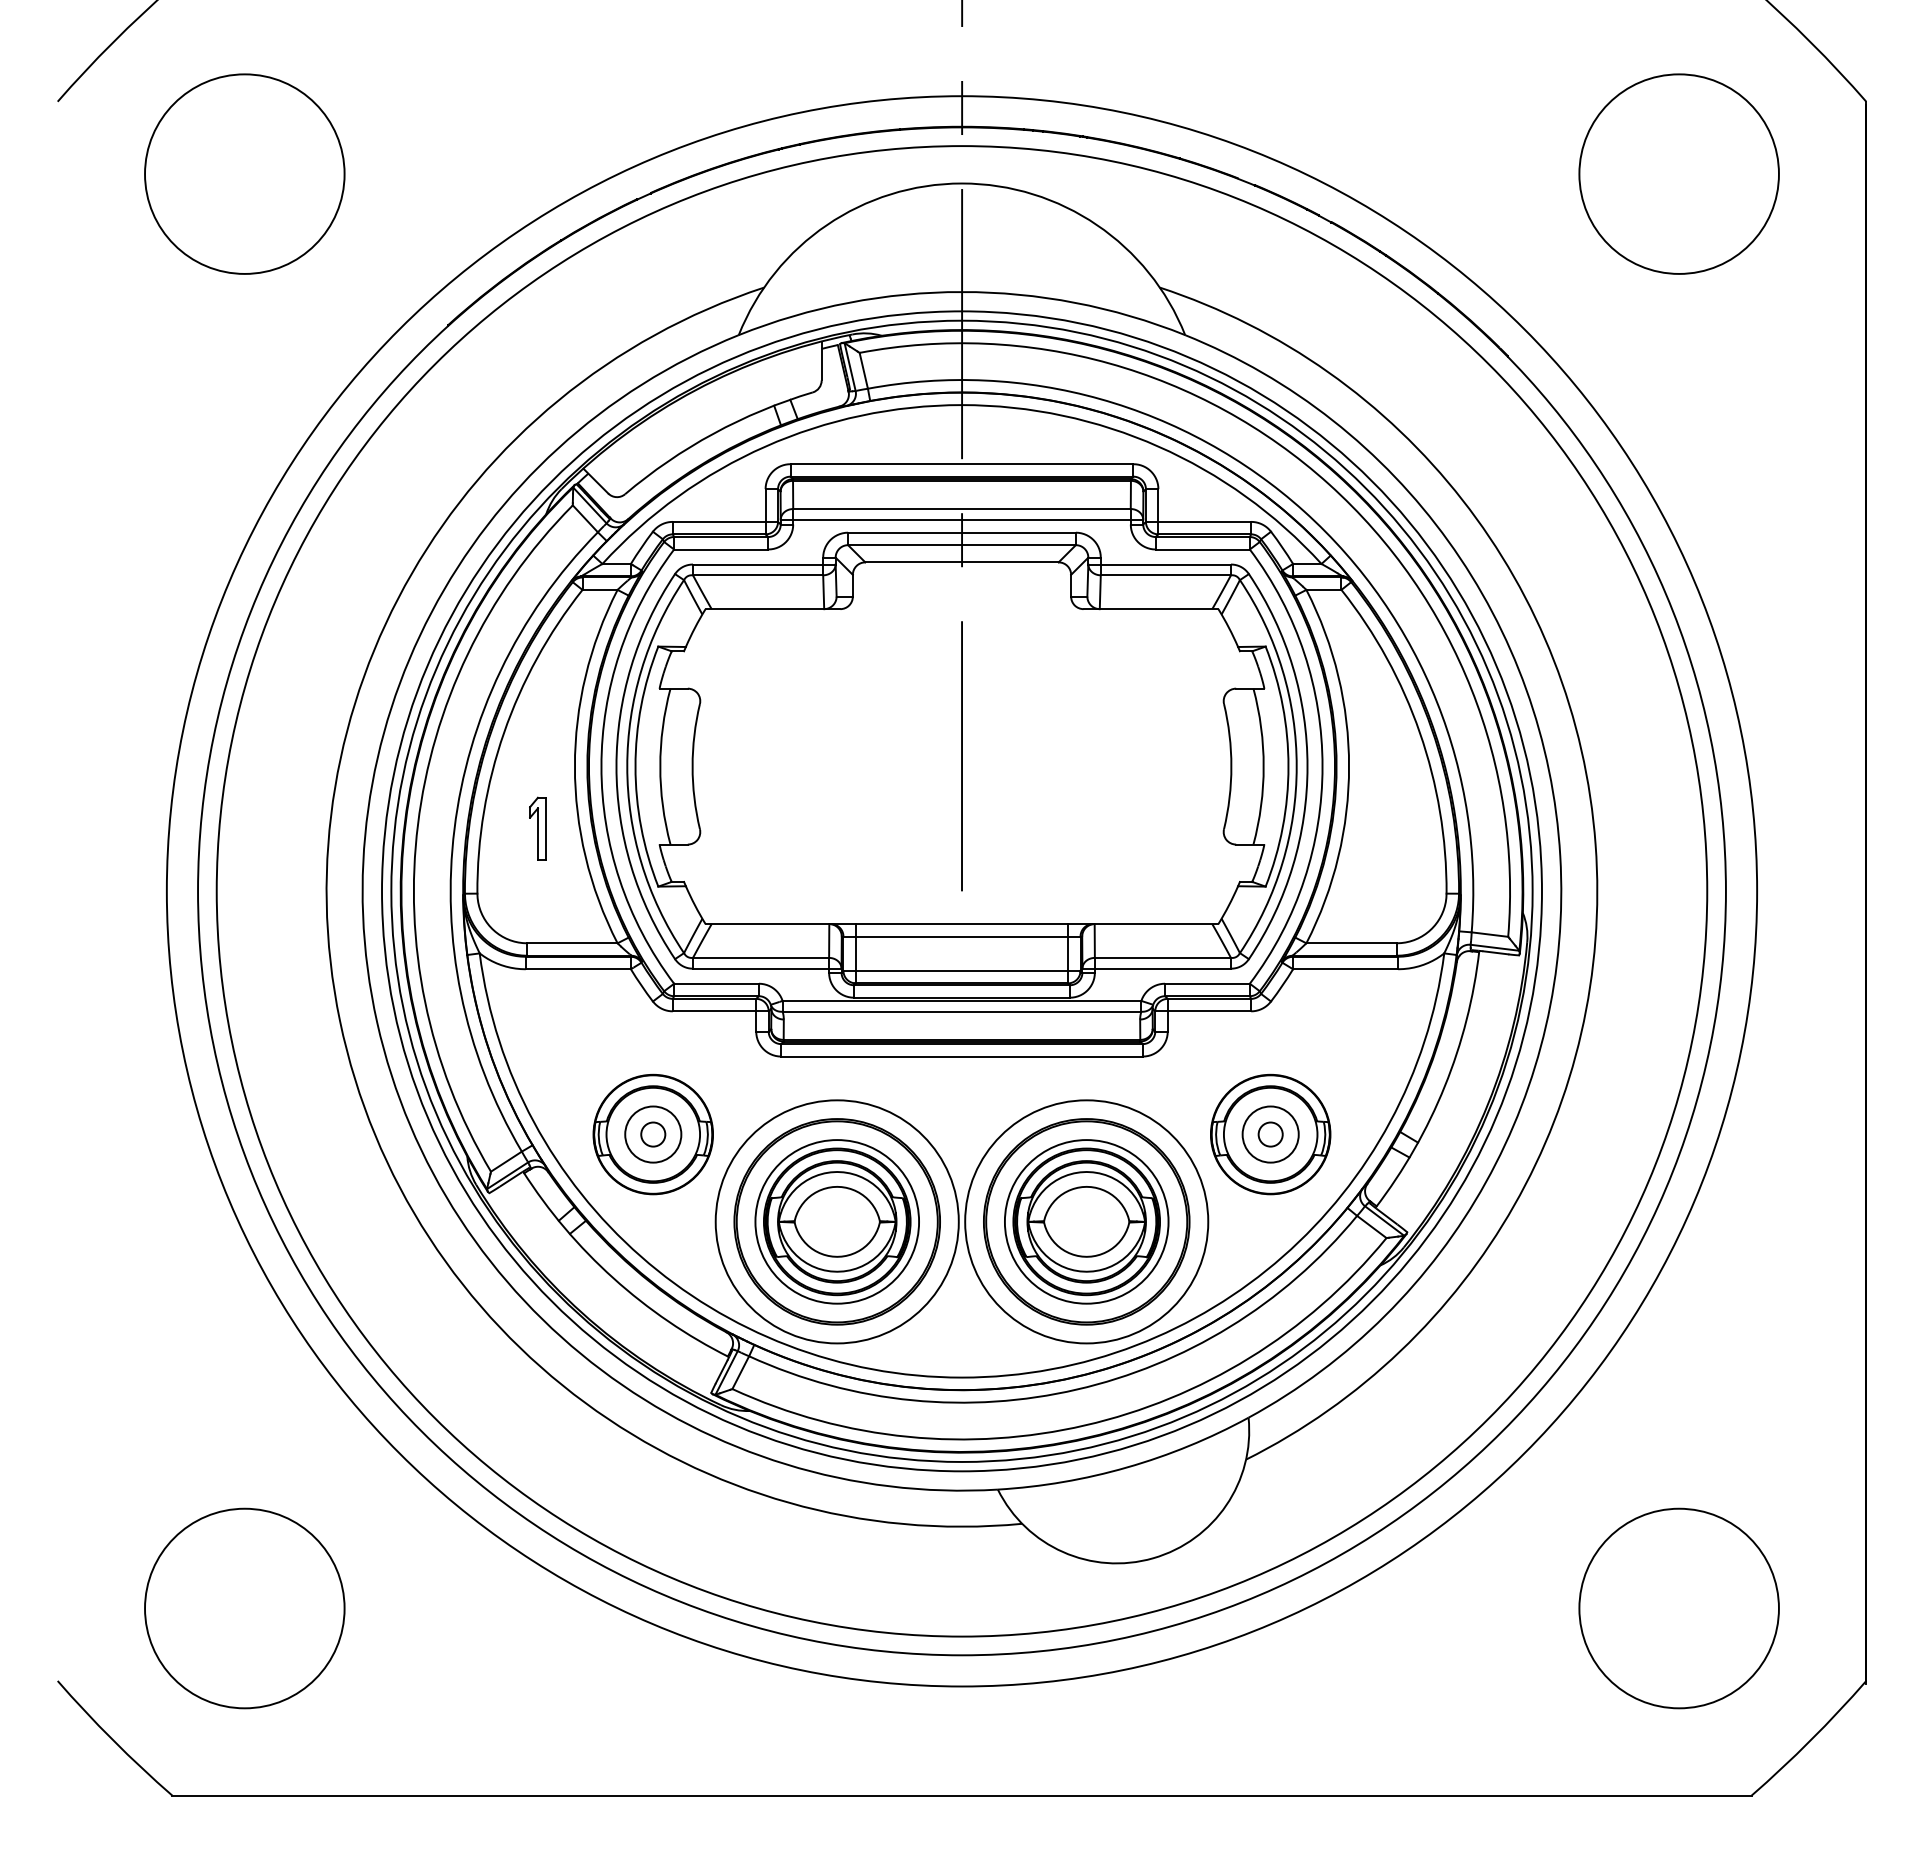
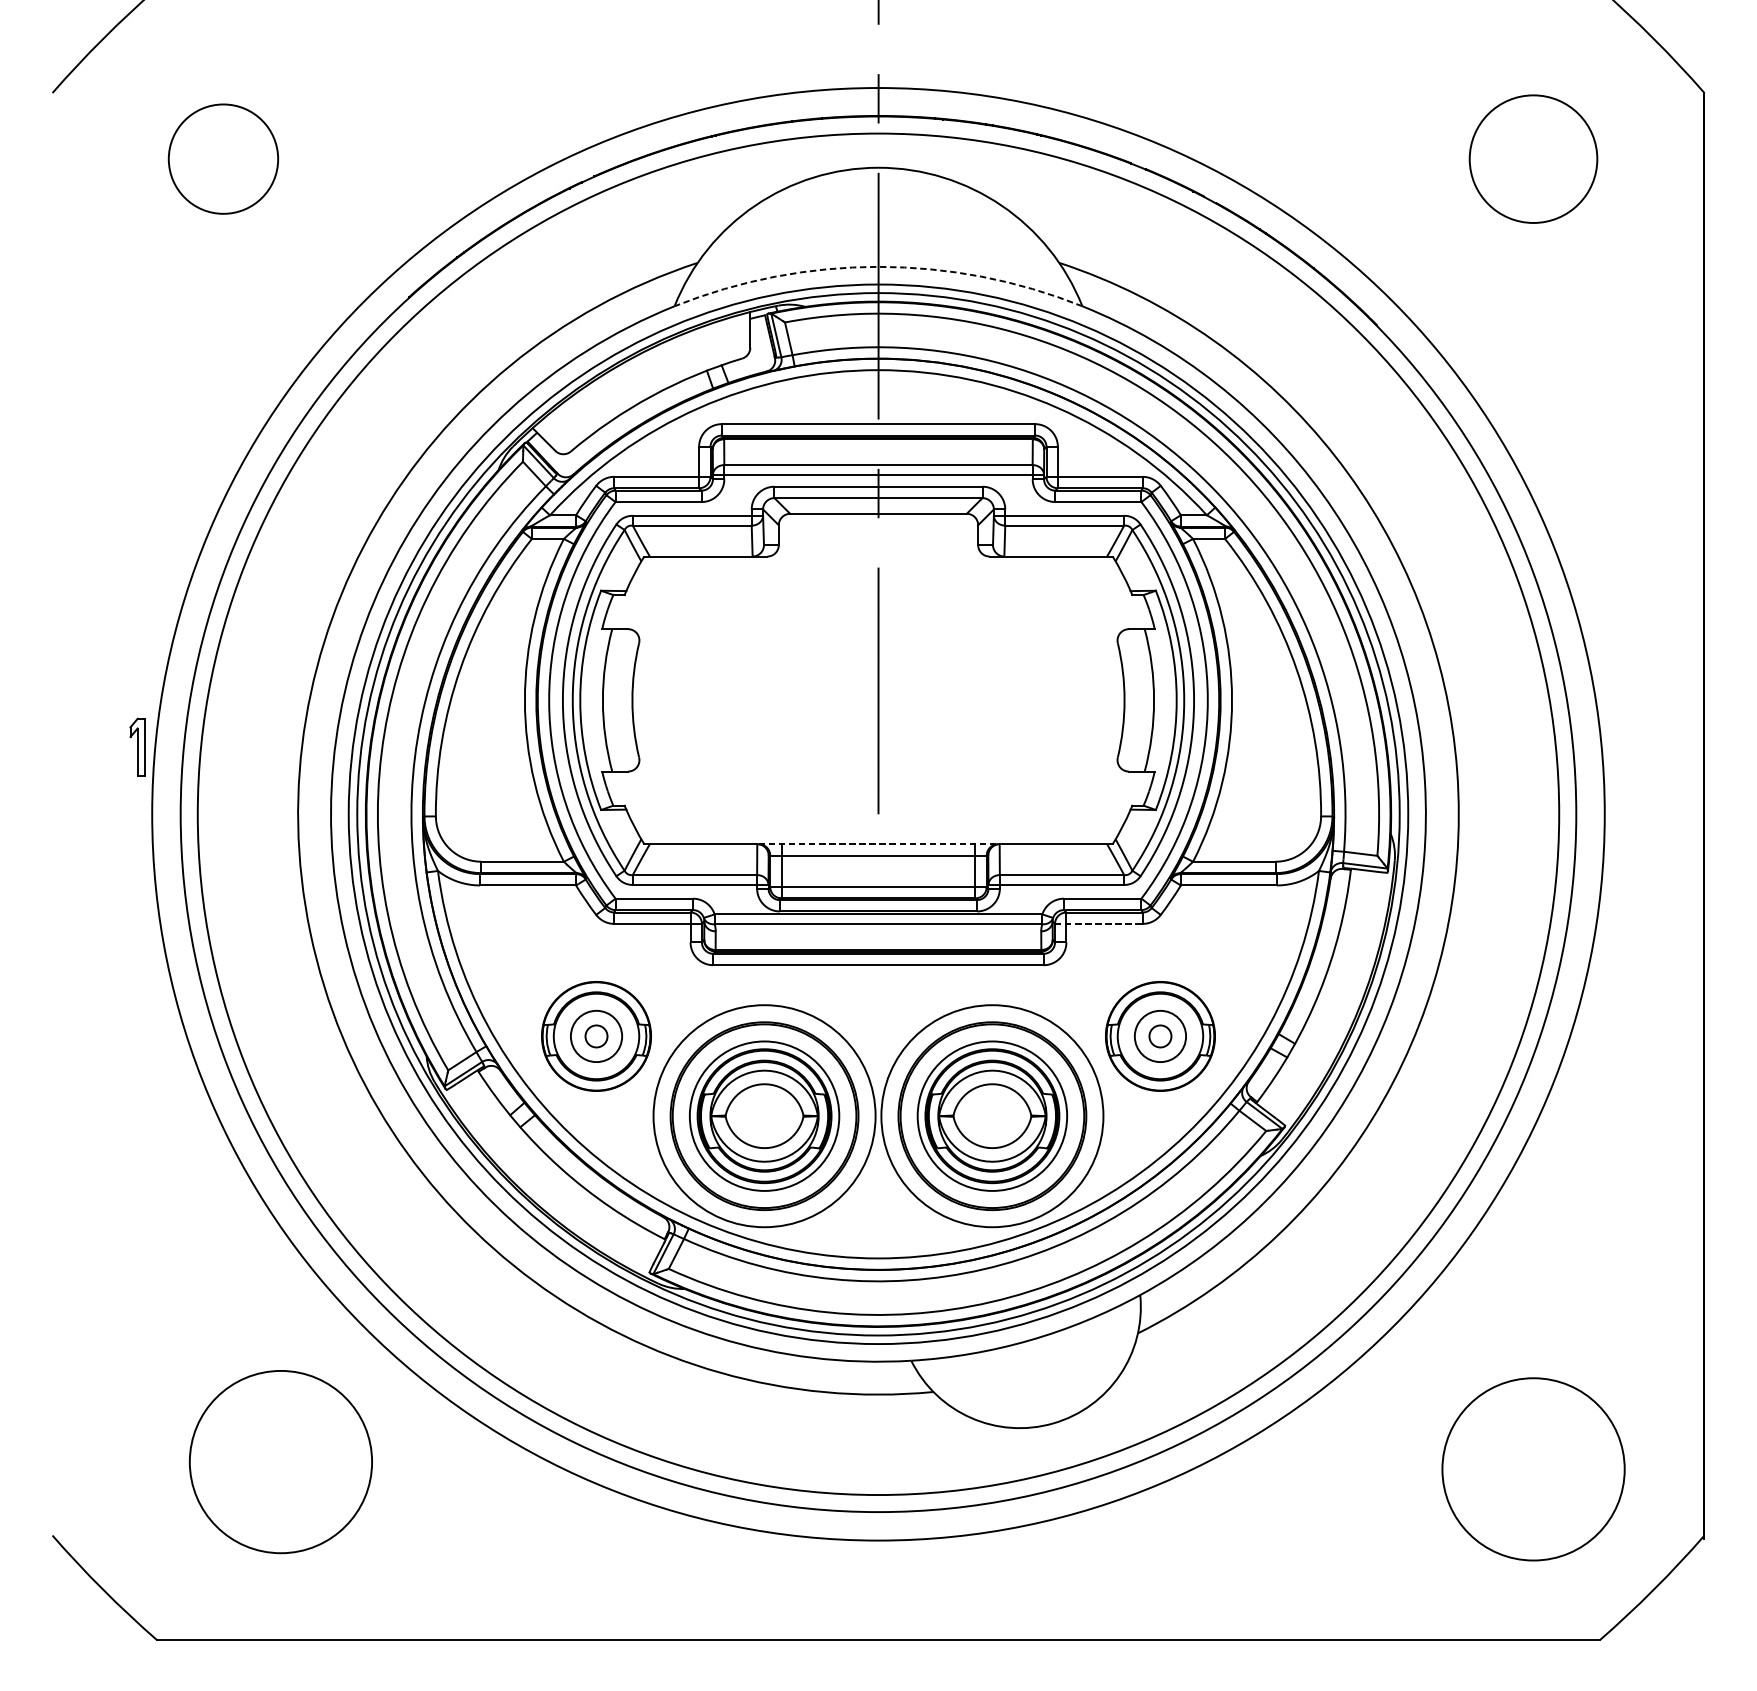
circle: (244, 173) -> (223, 158), size x0.6
circle: (1678, 173) -> (1532, 158), size x0.7
arc: (961, 292) -> (878, 267), solid -> dashed
part: (537, 828) -> (137, 746), moved
line: (962, 924) -> (878, 844), solid -> dashed
line: (1203, 1011) -> (1099, 924), solid -> dashed
circle: (244, 1608) -> (280, 1462), moved

